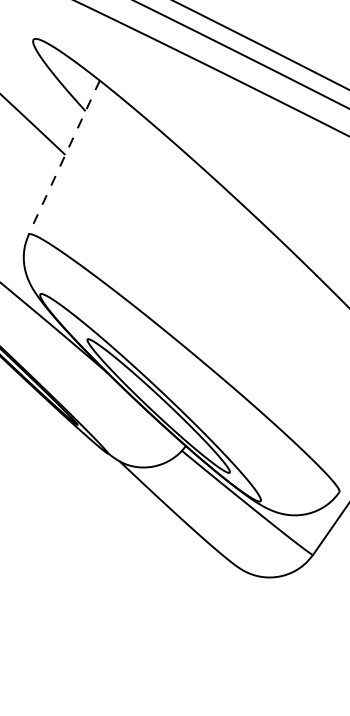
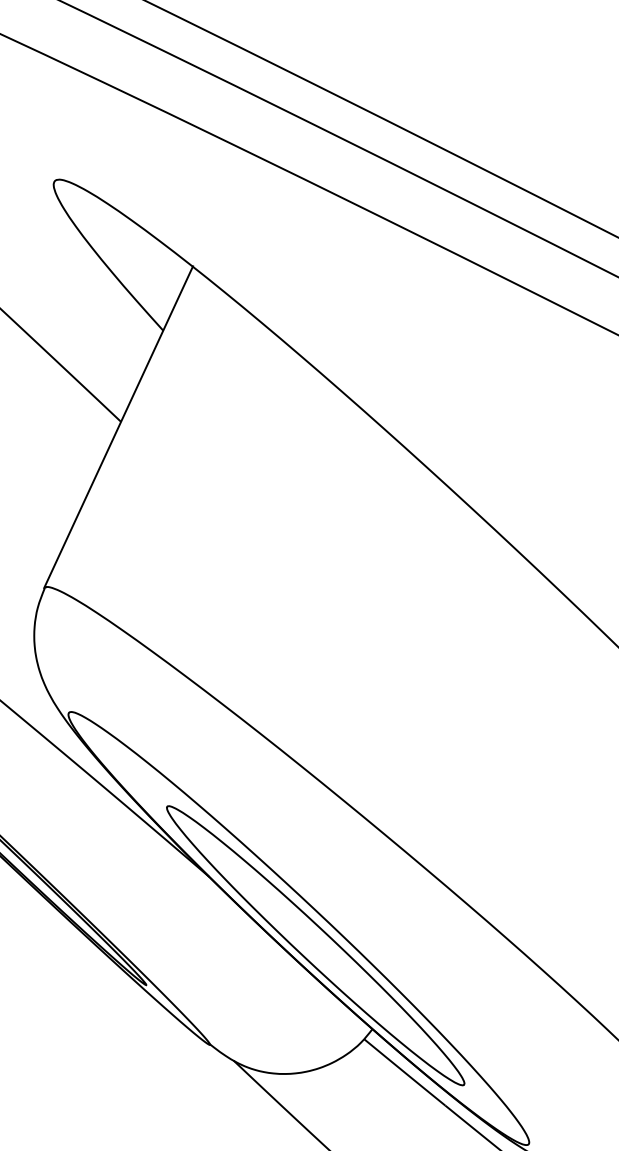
line: (64, 157) -> (119, 427), dashed -> solid

